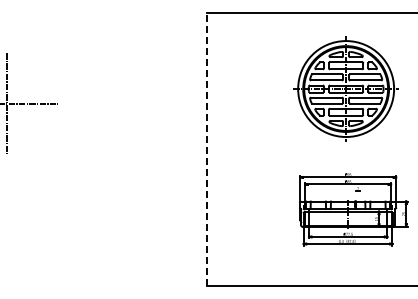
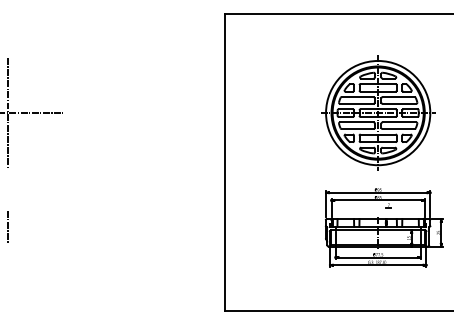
part: (345, 88) -> (377, 112), moved
line: (206, 149) -> (224, 162), dashed -> solid
line: (7, 208) -> (8, 226), added

